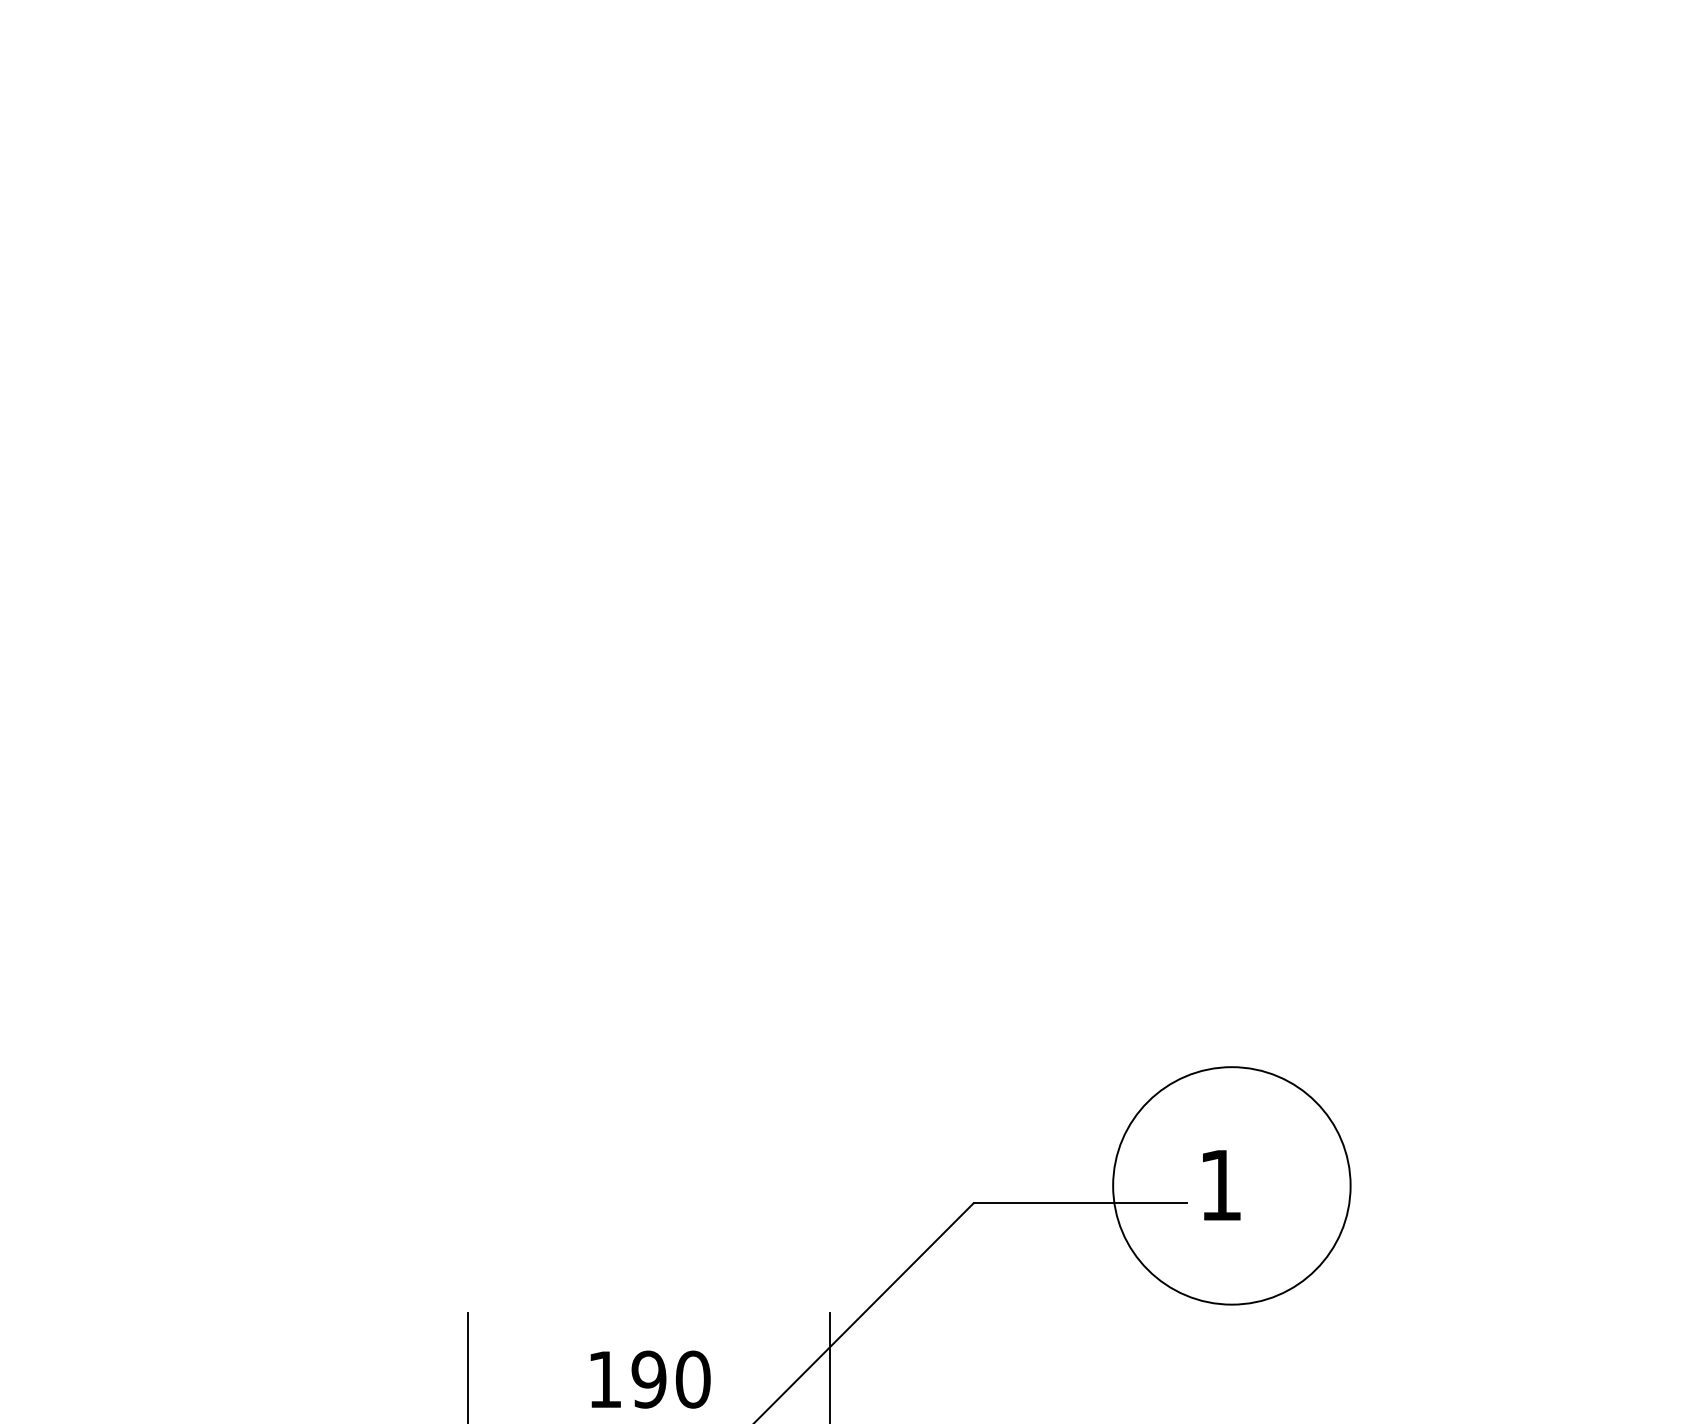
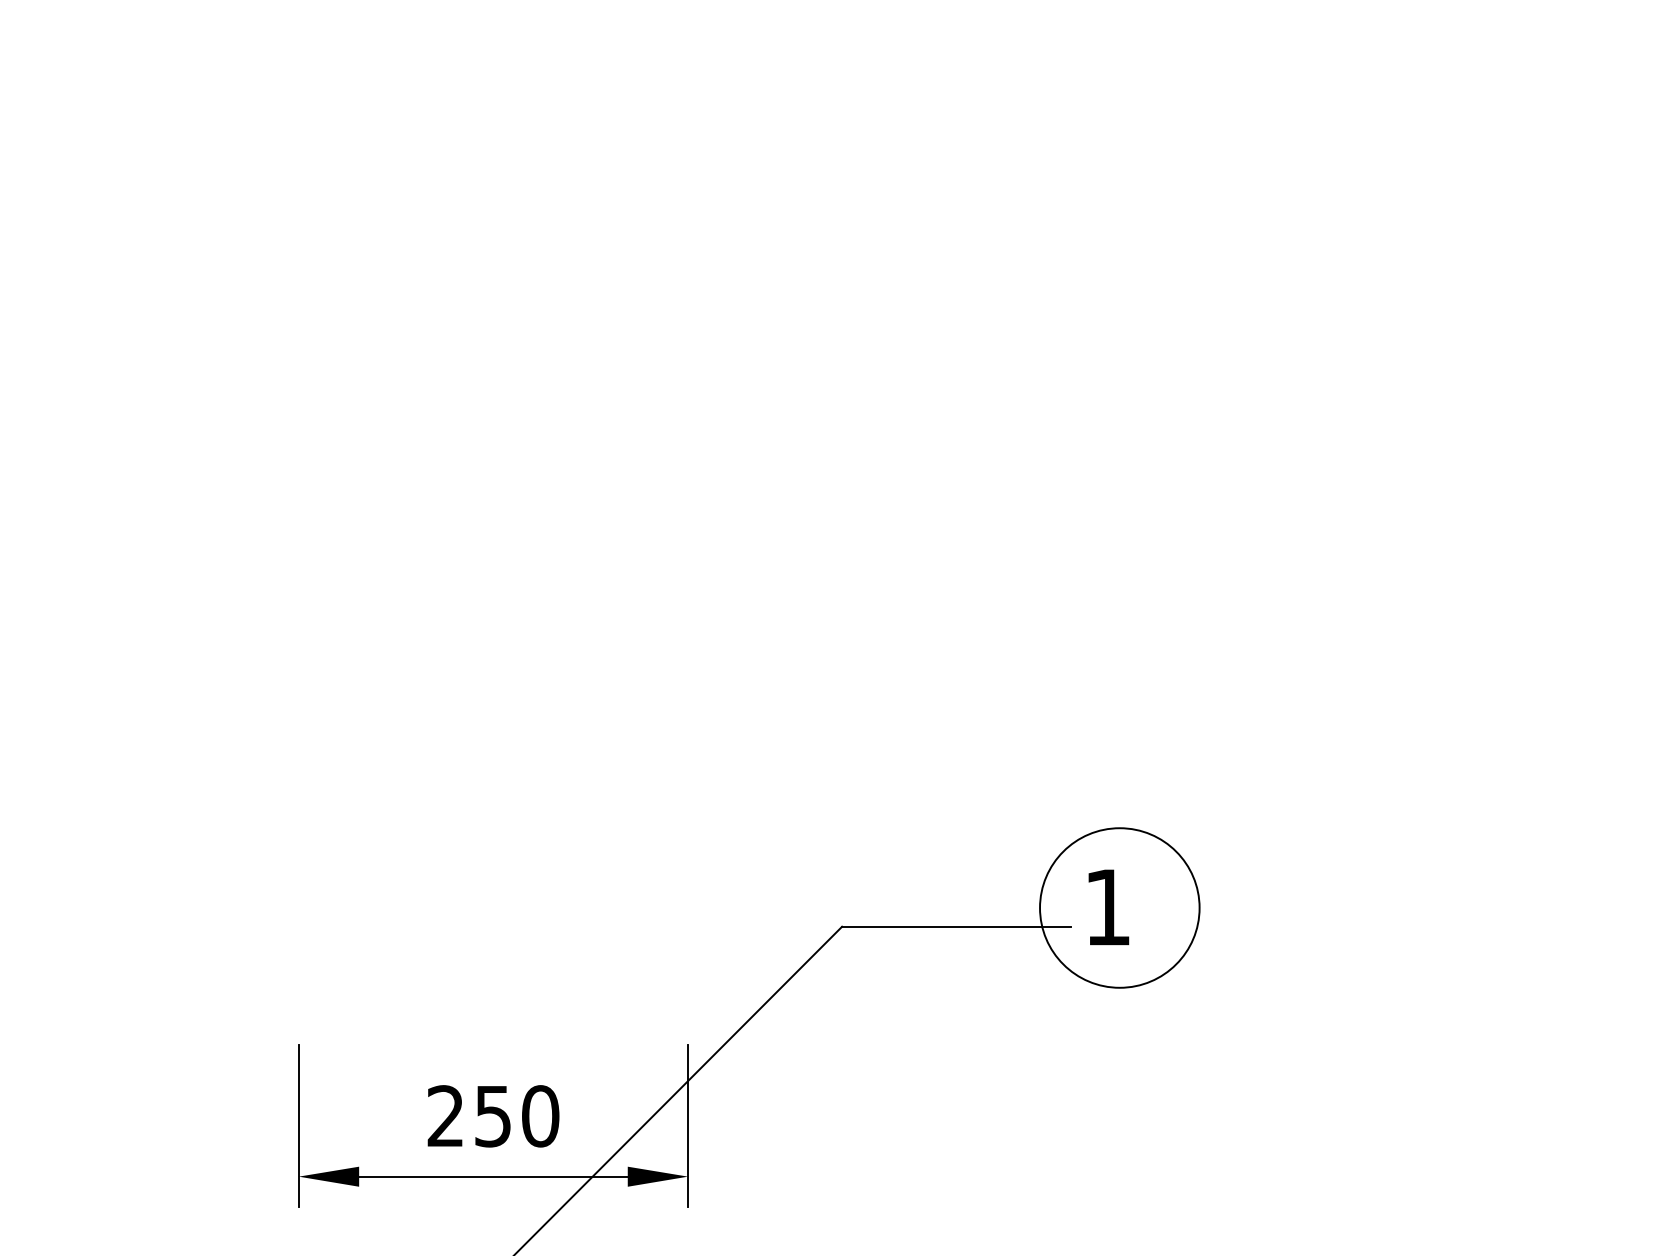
circle: (1231, 1185) -> (1119, 907), size x0.62
text: (627, 1379) -> (469, 1116), 190 -> 250

